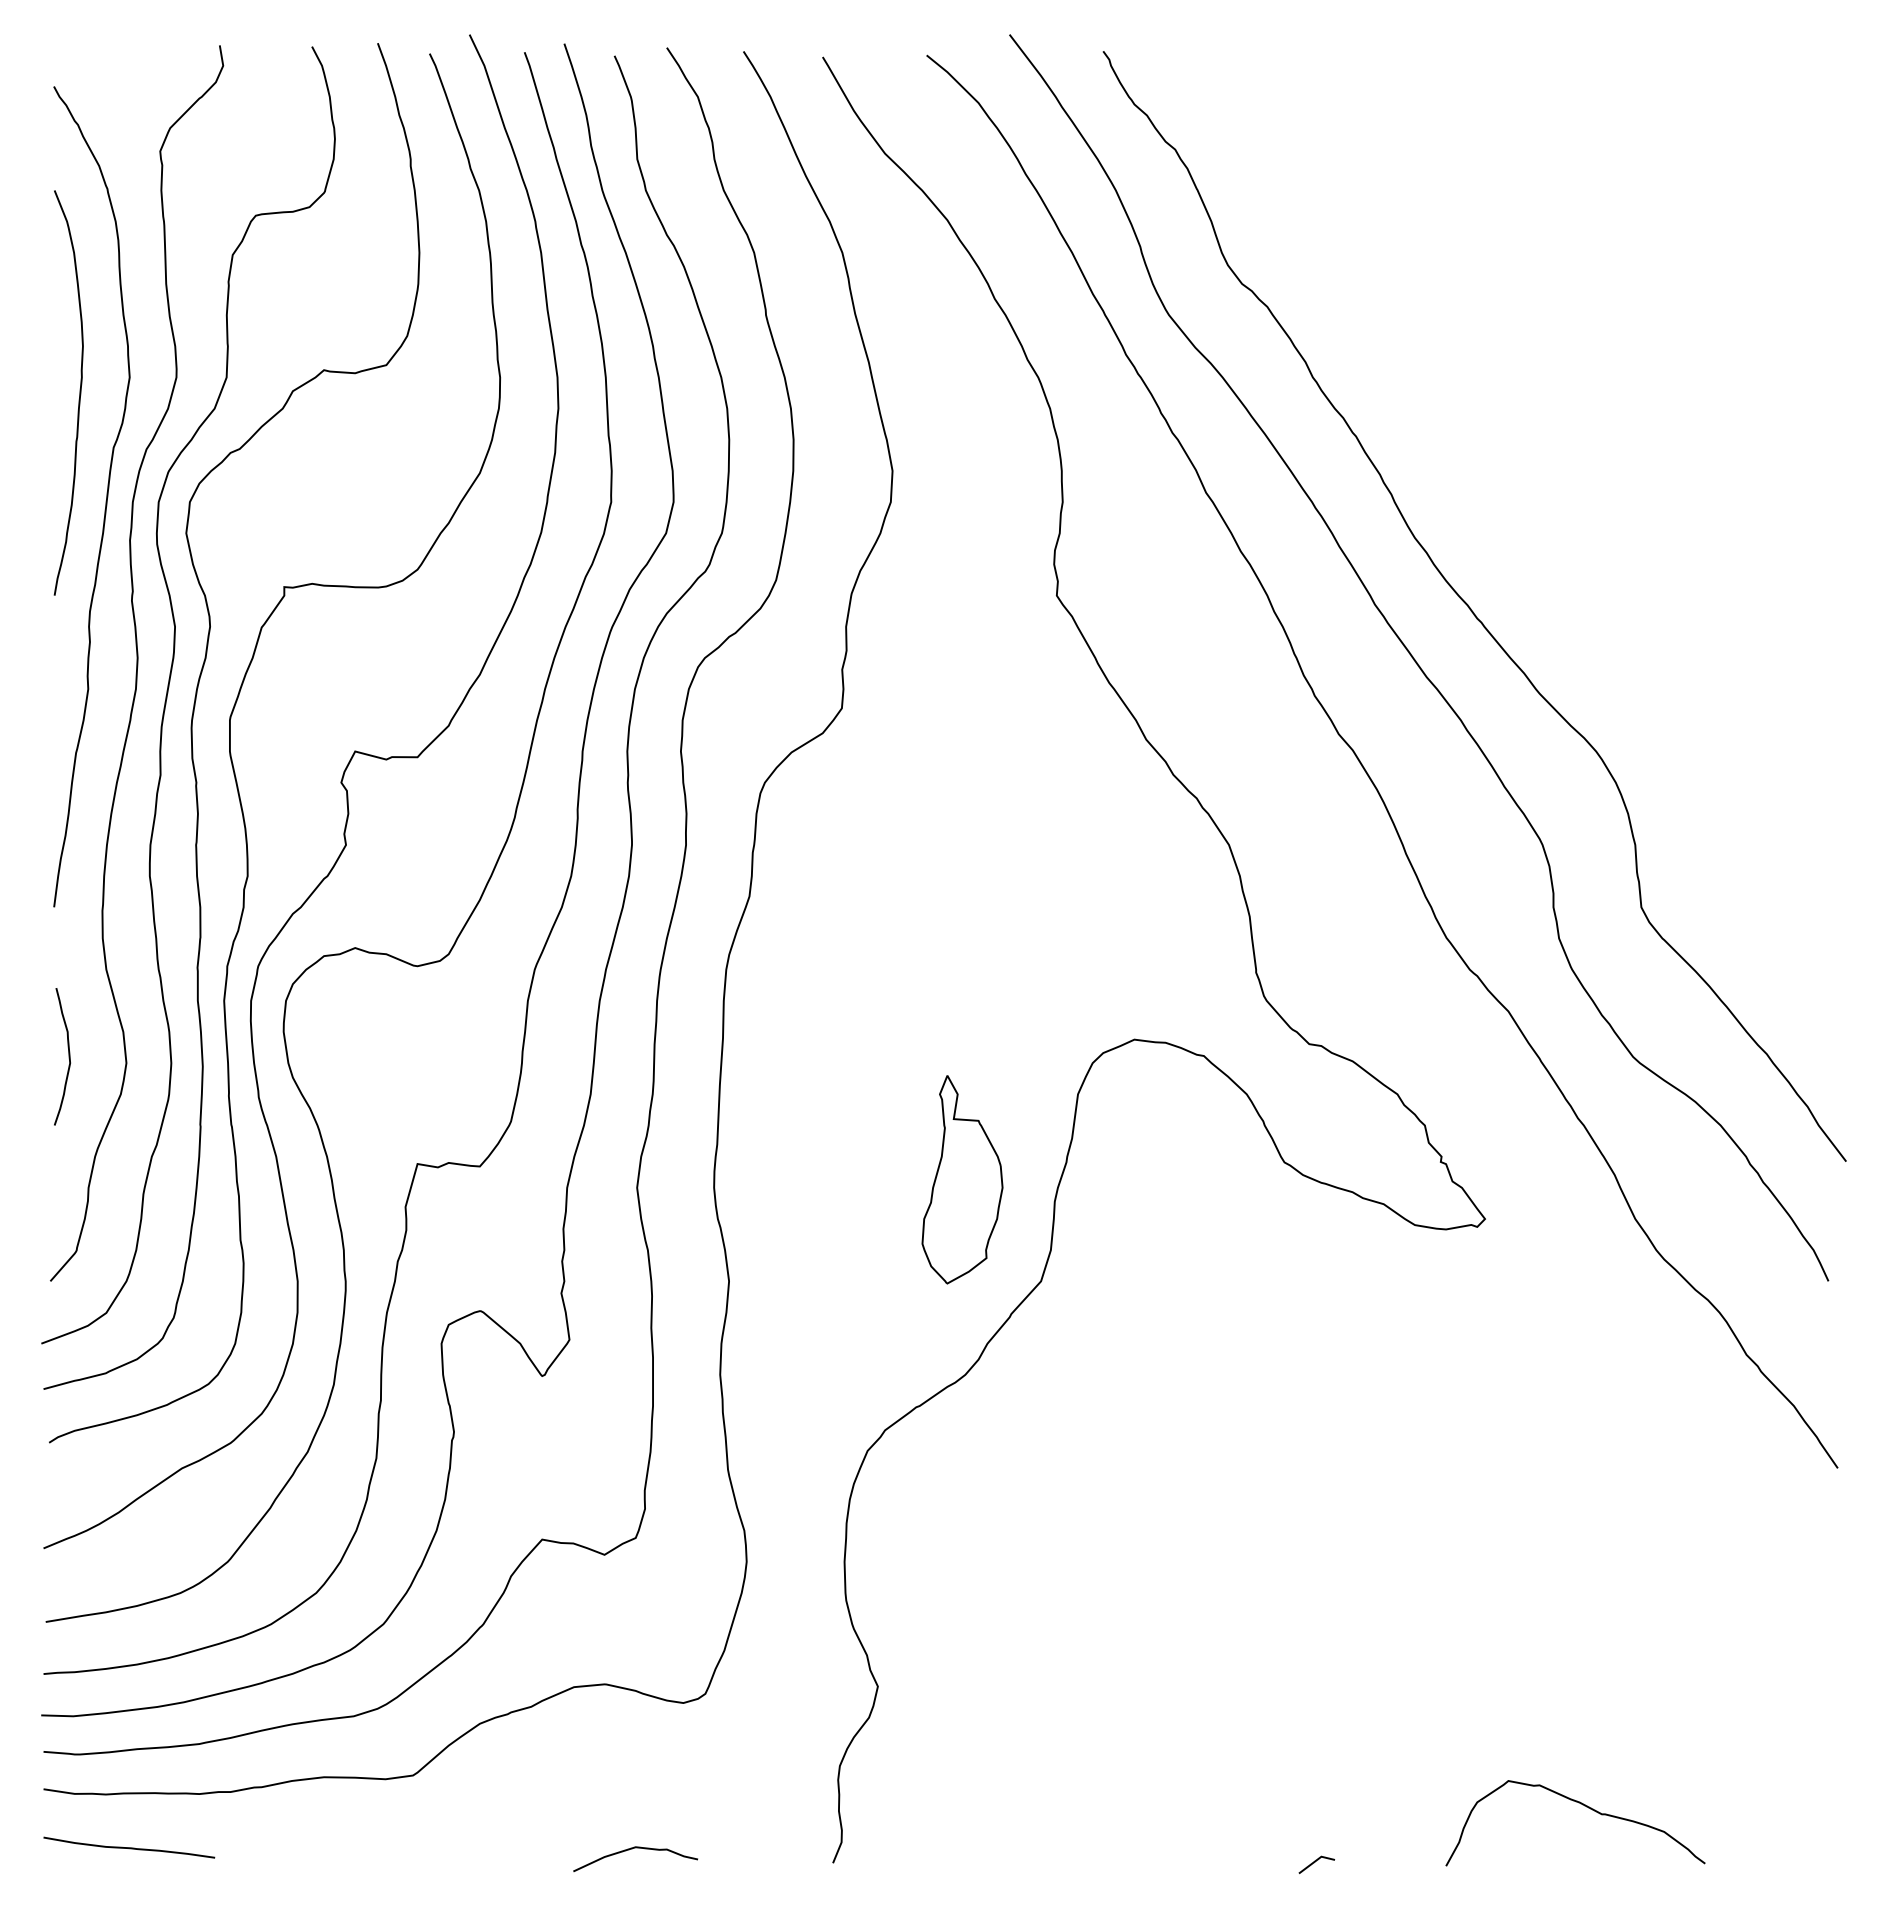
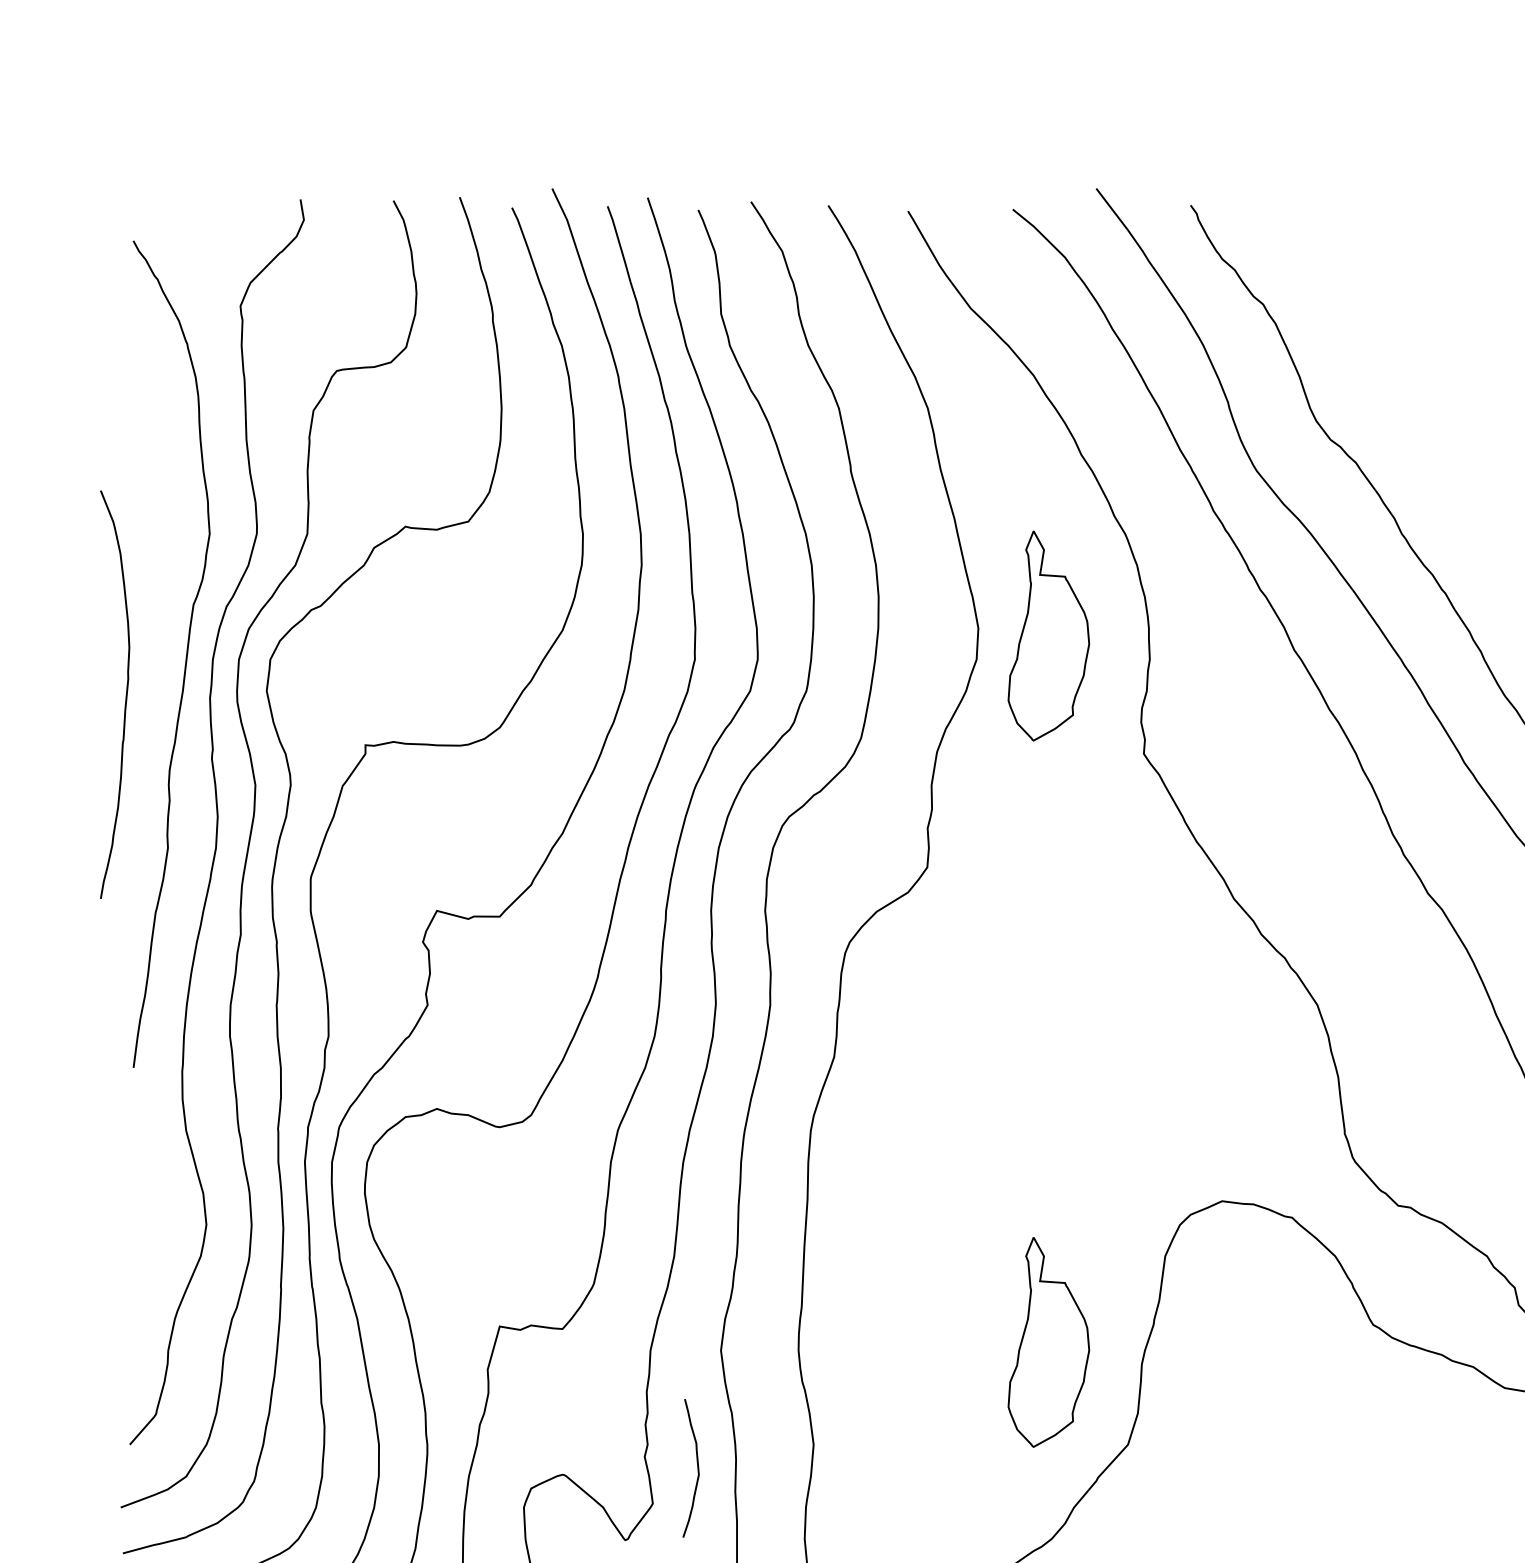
curve: (79, 392) -> (125, 694), moved
part: (962, 478) -> (1048, 635), added
curve: (68, 1056) -> (697, 1468), moved

